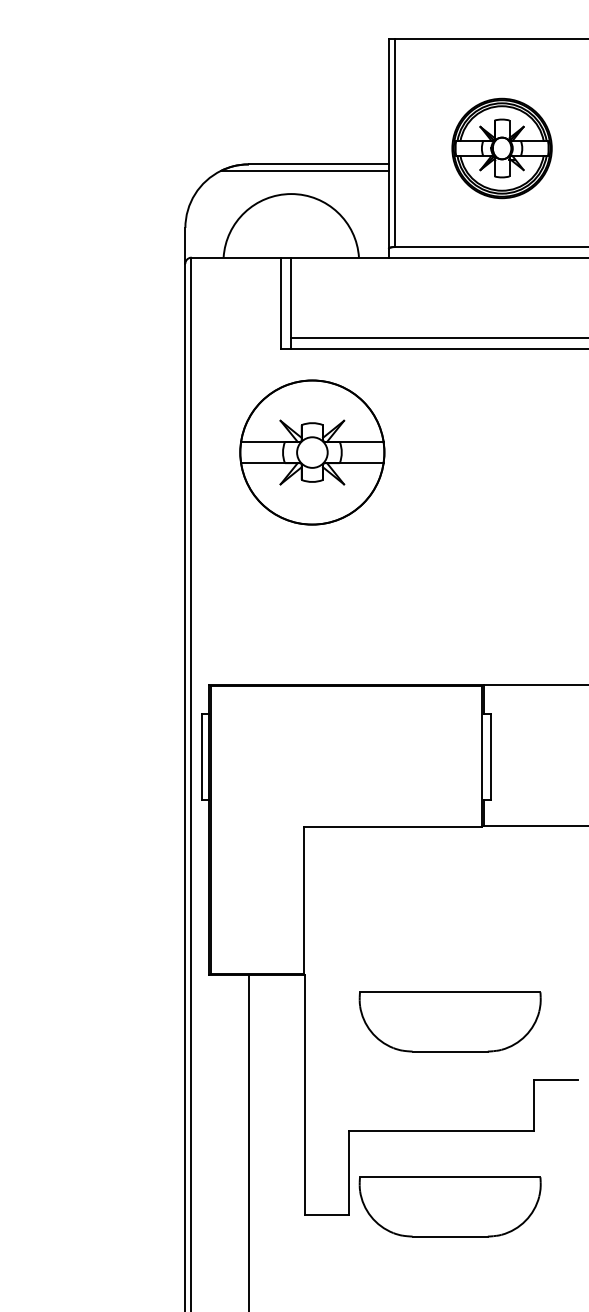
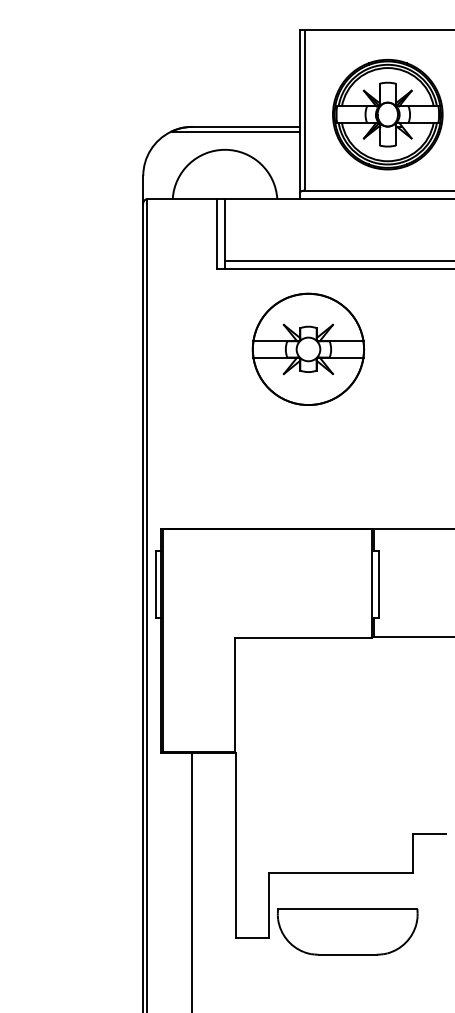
part: (501, 148) -> (387, 114), size x1.43
part: (312, 452) -> (308, 349), moved
part: (449, 1021) -> (347, 788), removed

